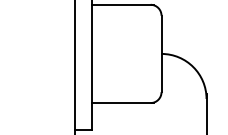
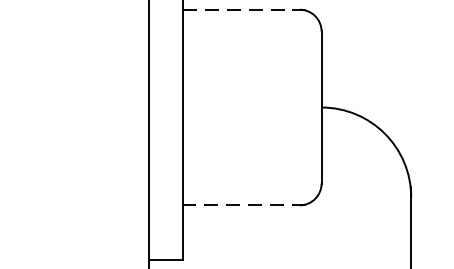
line: (122, 4) -> (243, 9), solid -> dashed
line: (123, 103) -> (245, 206), solid -> dashed

